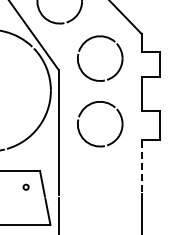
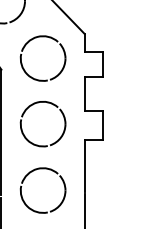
line: (141, 165) -> (84, 165), dashed -> solid
part: (112, 173) -> (55, 173), added

